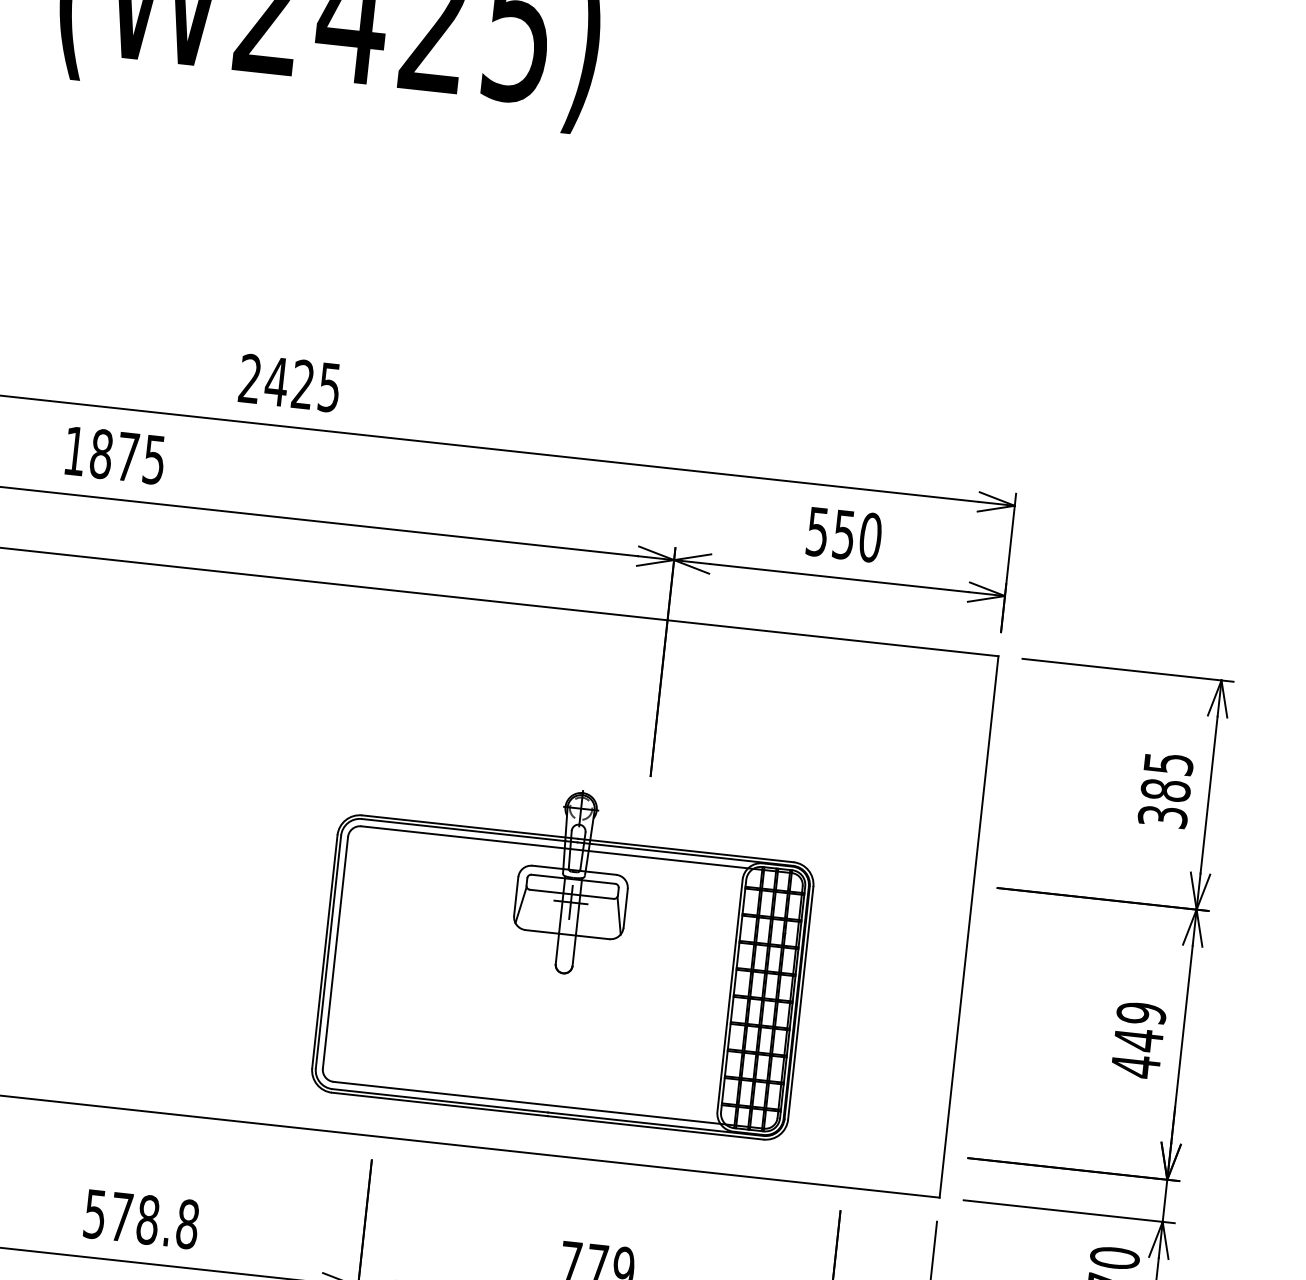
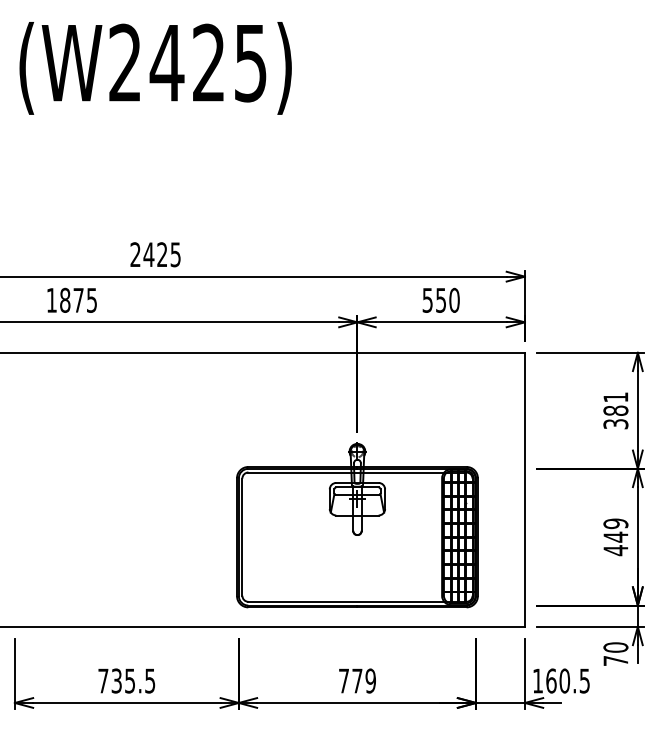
text: (1167, 763) -> (615, 397), 385 -> 381
part: (565, 954) -> (357, 525), moved
text: (140, 1218) -> (126, 680), 578.8 -> 735.5

